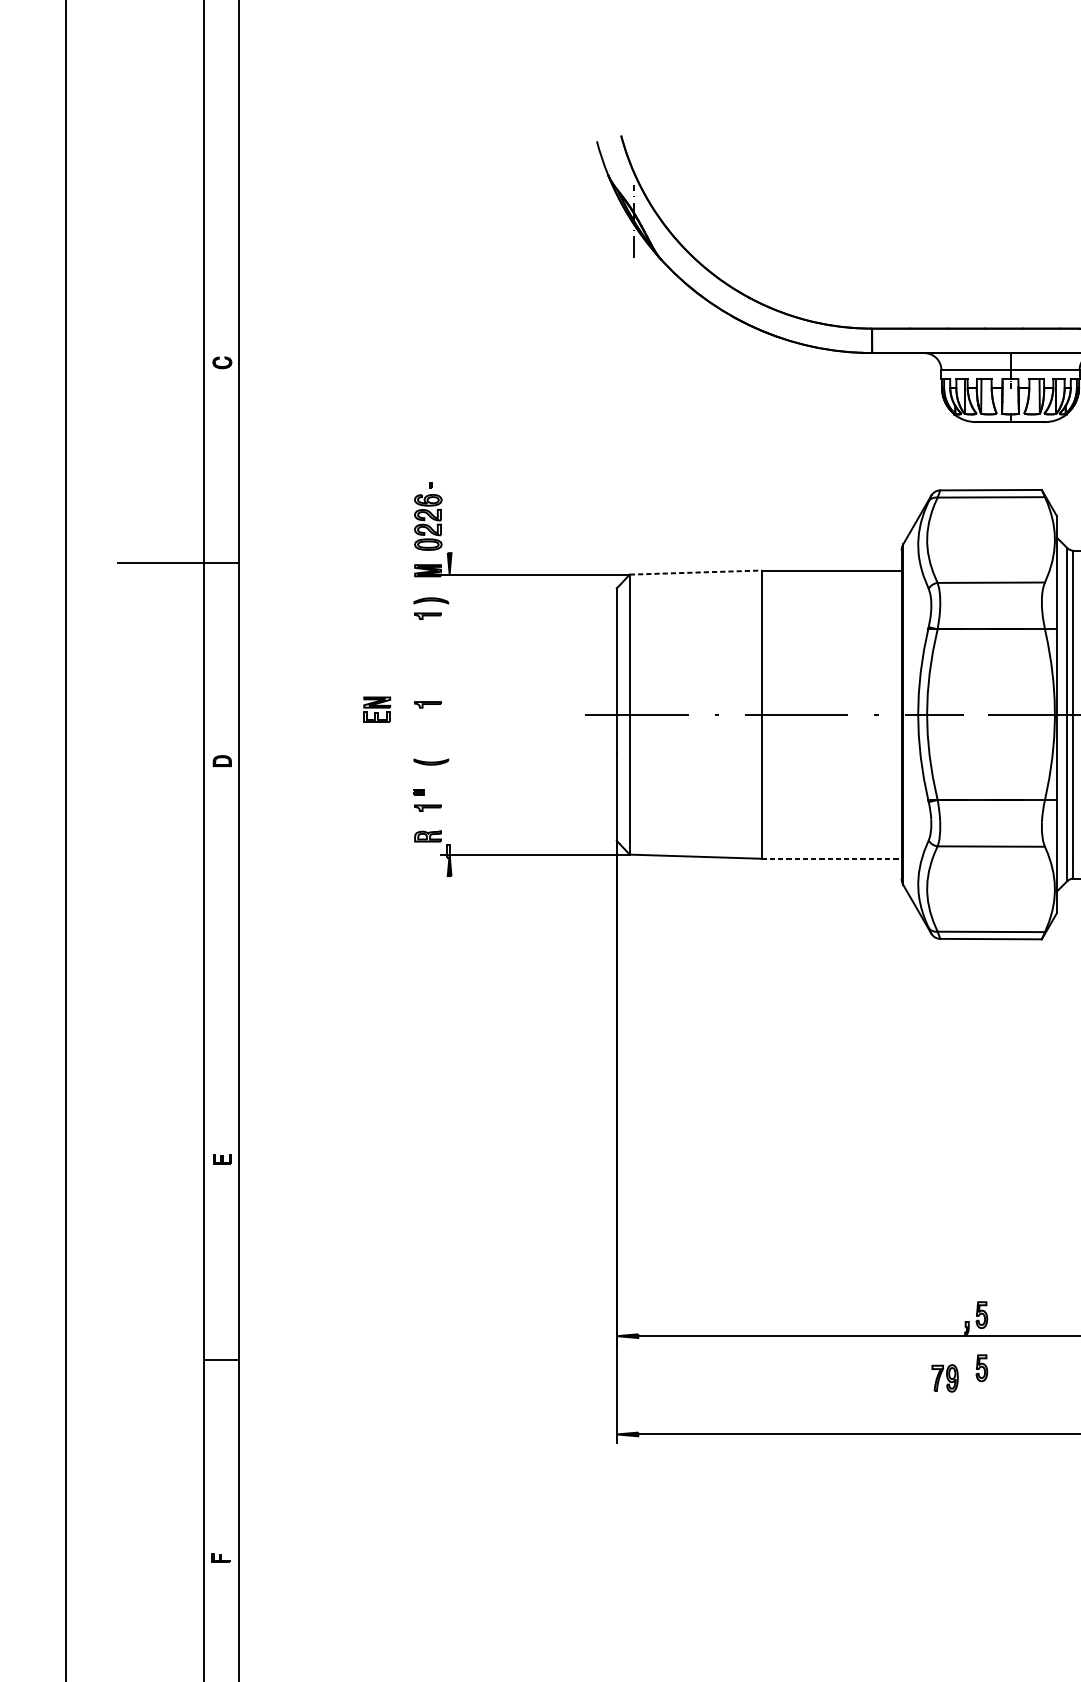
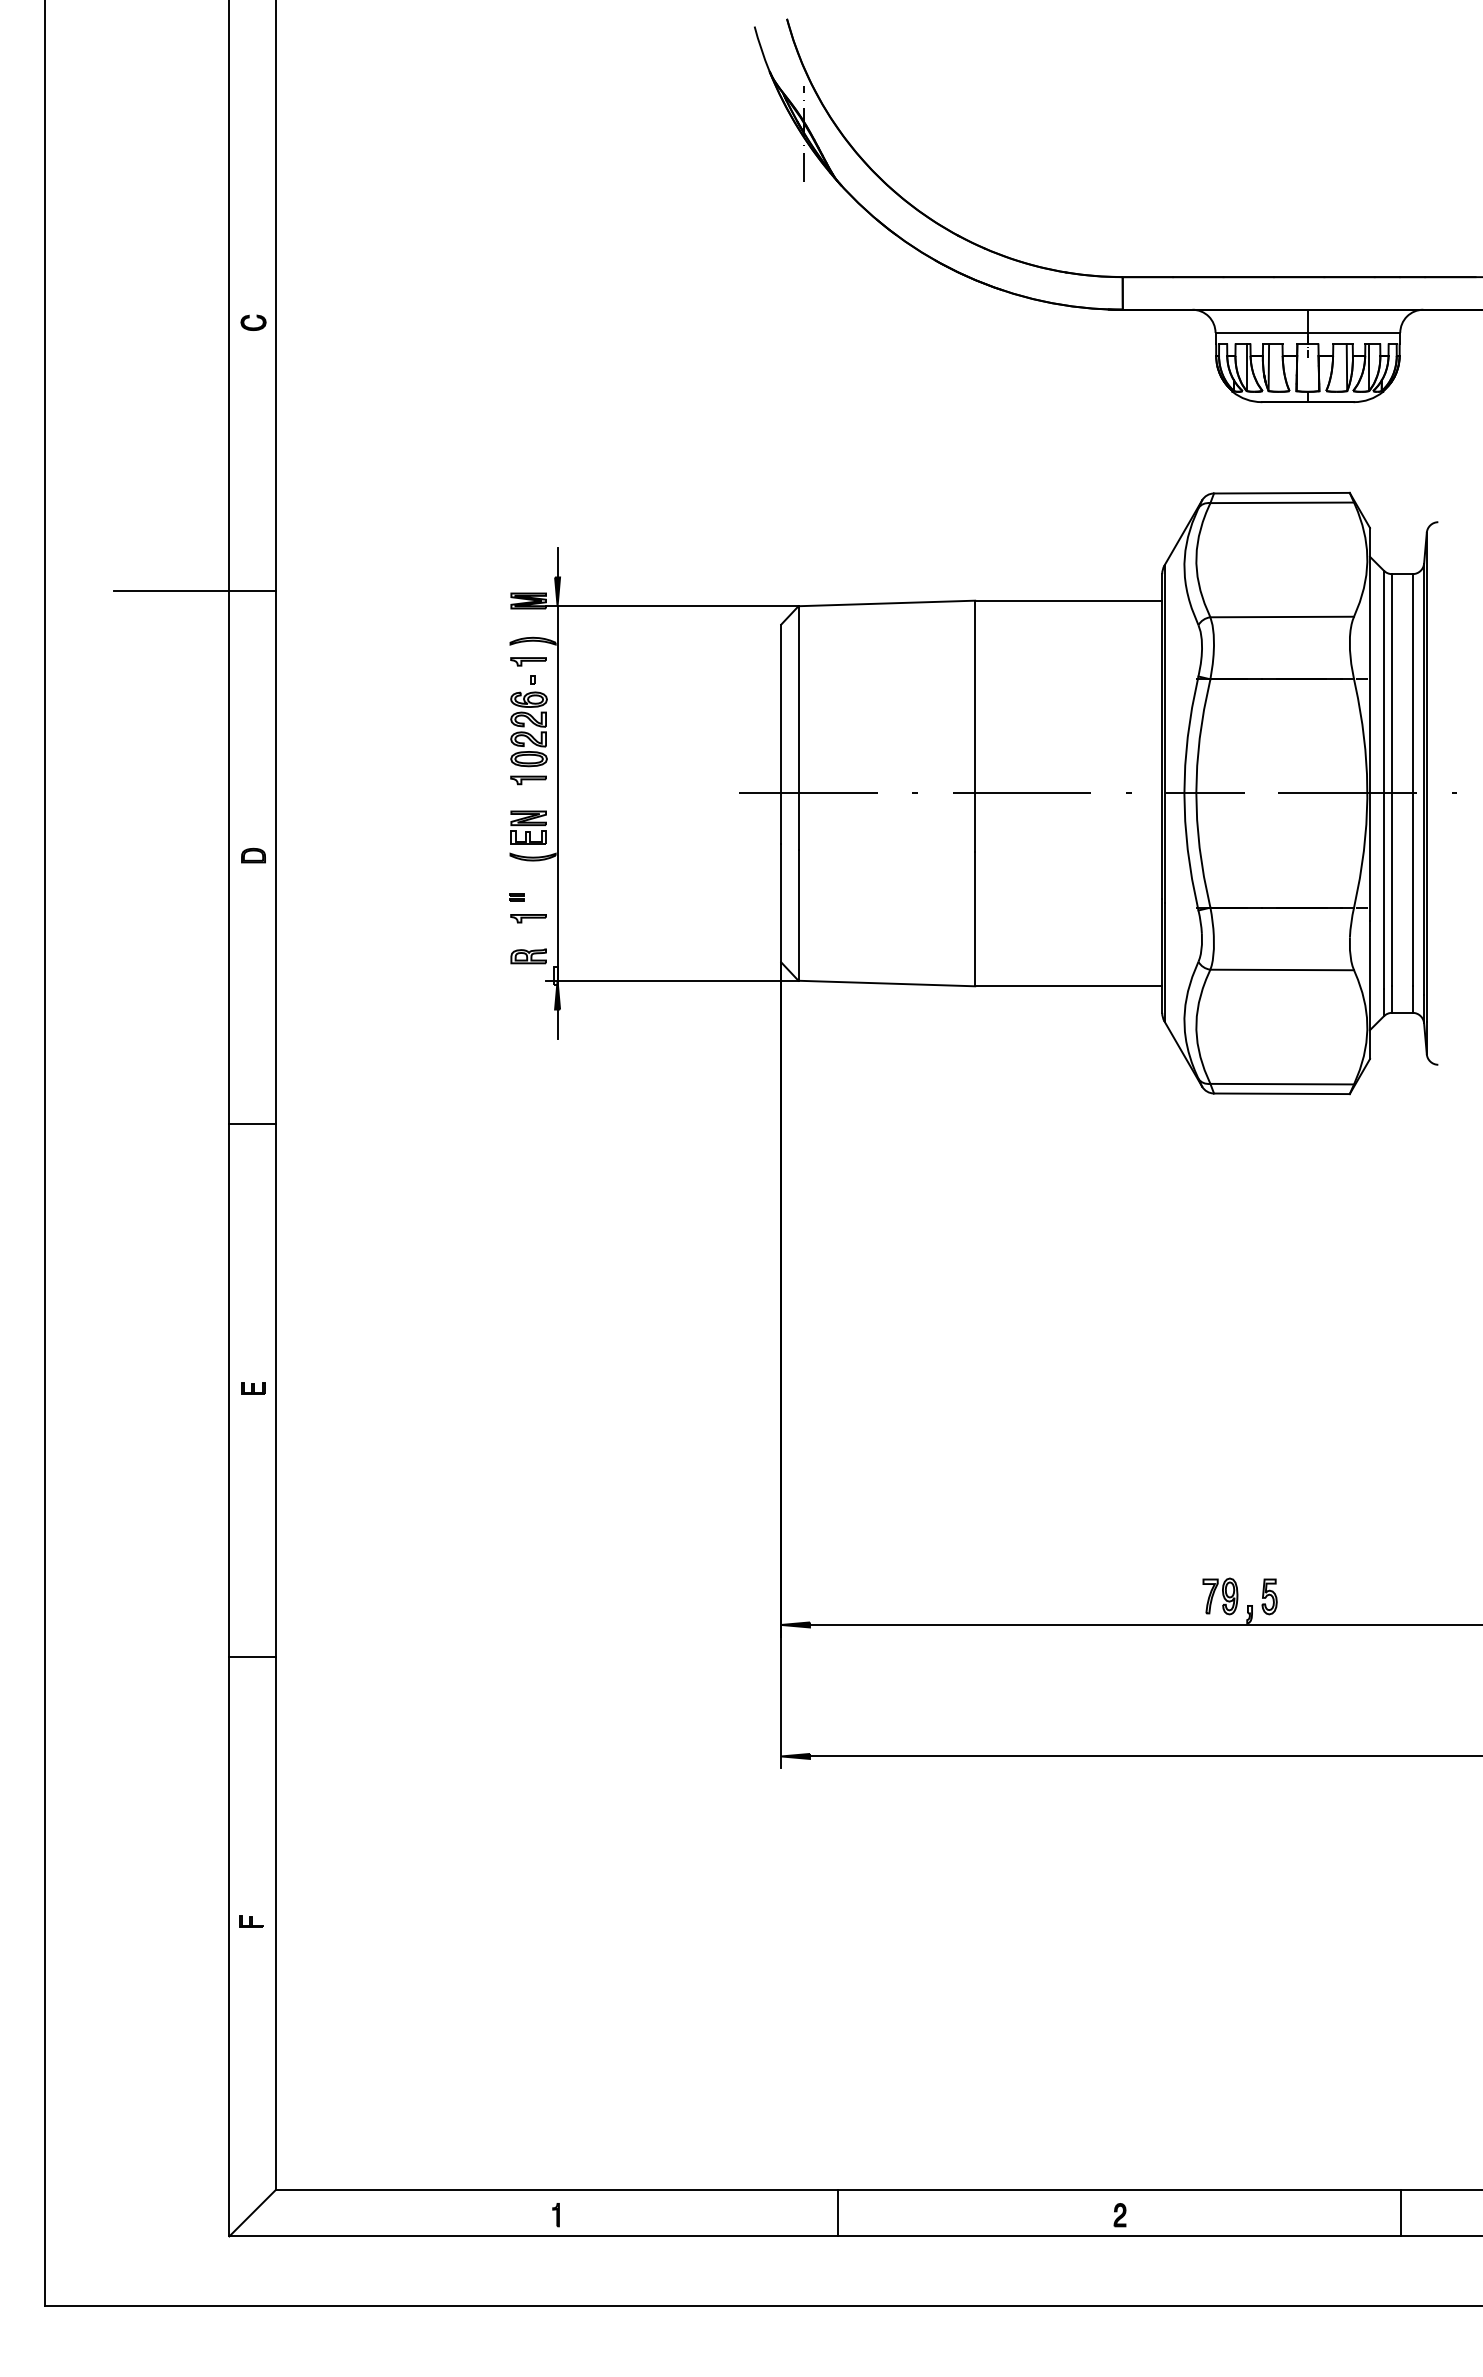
part: (427, 516) -> (528, 721), moved
line: (449, 541) -> (557, 562), added
line: (696, 572) -> (887, 603), dashed -> solid
part: (377, 709) -> (528, 827), moved
line: (449, 714) -> (557, 793), added
line: (831, 858) -> (1068, 986), dashed -> solid
line: (449, 886) -> (557, 1023), added
line: (221, 962) -> (252, 1124), added
part: (981, 1367) -> (1269, 1667), removed
part: (945, 1378) -> (1220, 1596), moved

